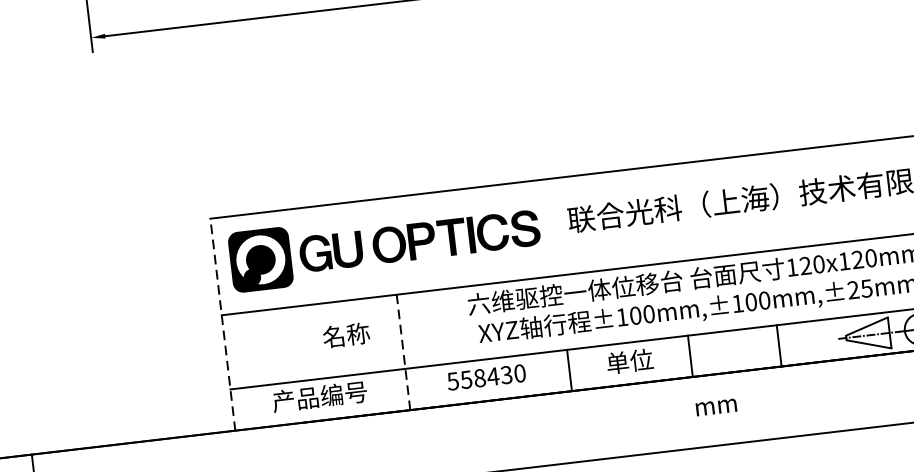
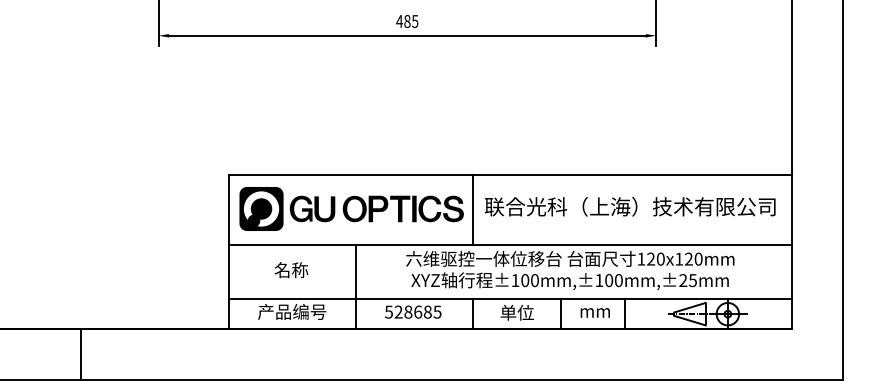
line: (552, 226) -> (473, 209), added
line: (222, 323) -> (228, 251), dashed -> solid
text: (346, 335) -> (291, 270), moved
line: (403, 352) -> (355, 287), dashed -> solid
text: (492, 375) -> (417, 311), 558430 -> 528685
text: (715, 406) -> (594, 312), moved

